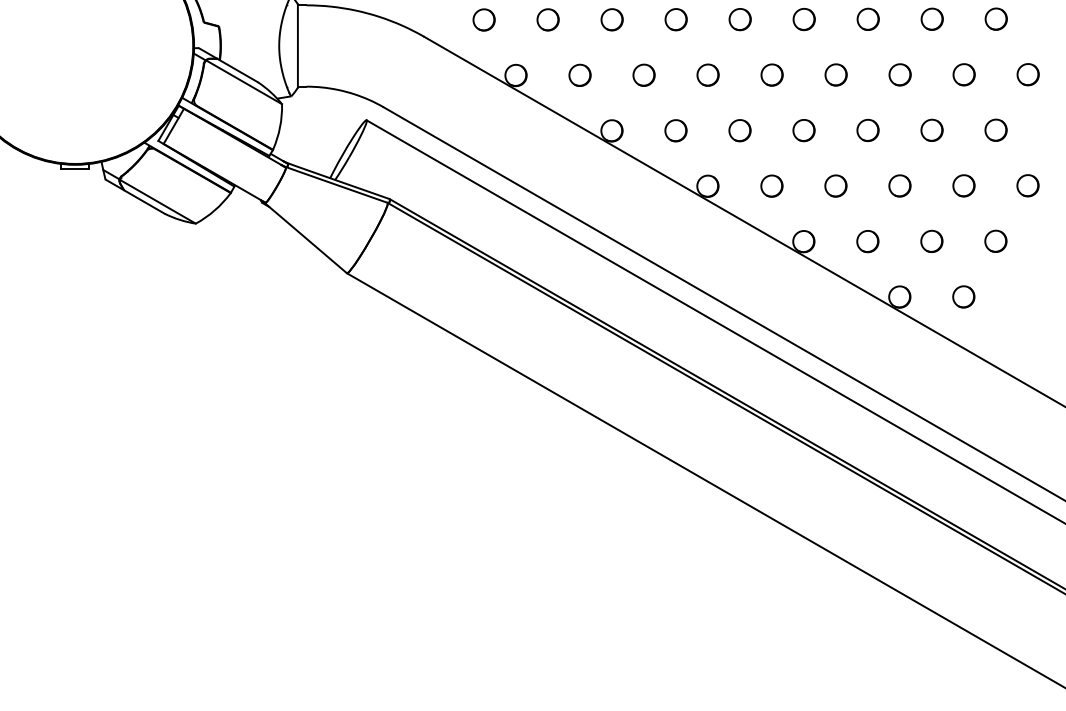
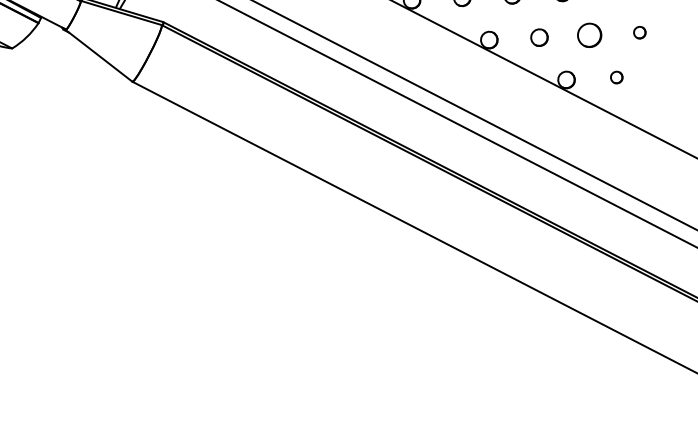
part: (931, 240) -> (589, 34), size x1.4
part: (995, 240) -> (639, 32), size x0.7
part: (963, 296) -> (616, 77), size x0.7

